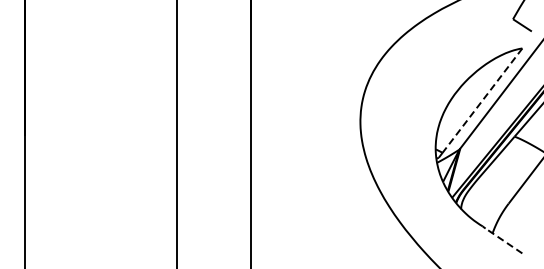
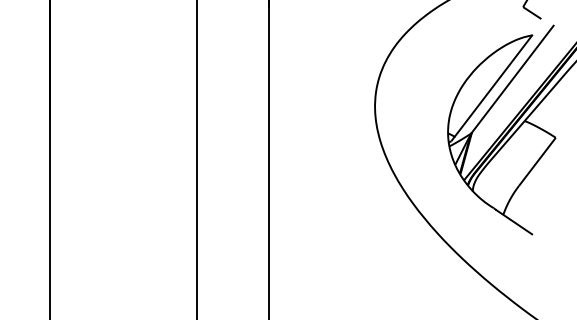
line: (482, 101) -> (493, 86), dashed -> solid
line: (504, 241) -> (514, 222), dashed -> solid

